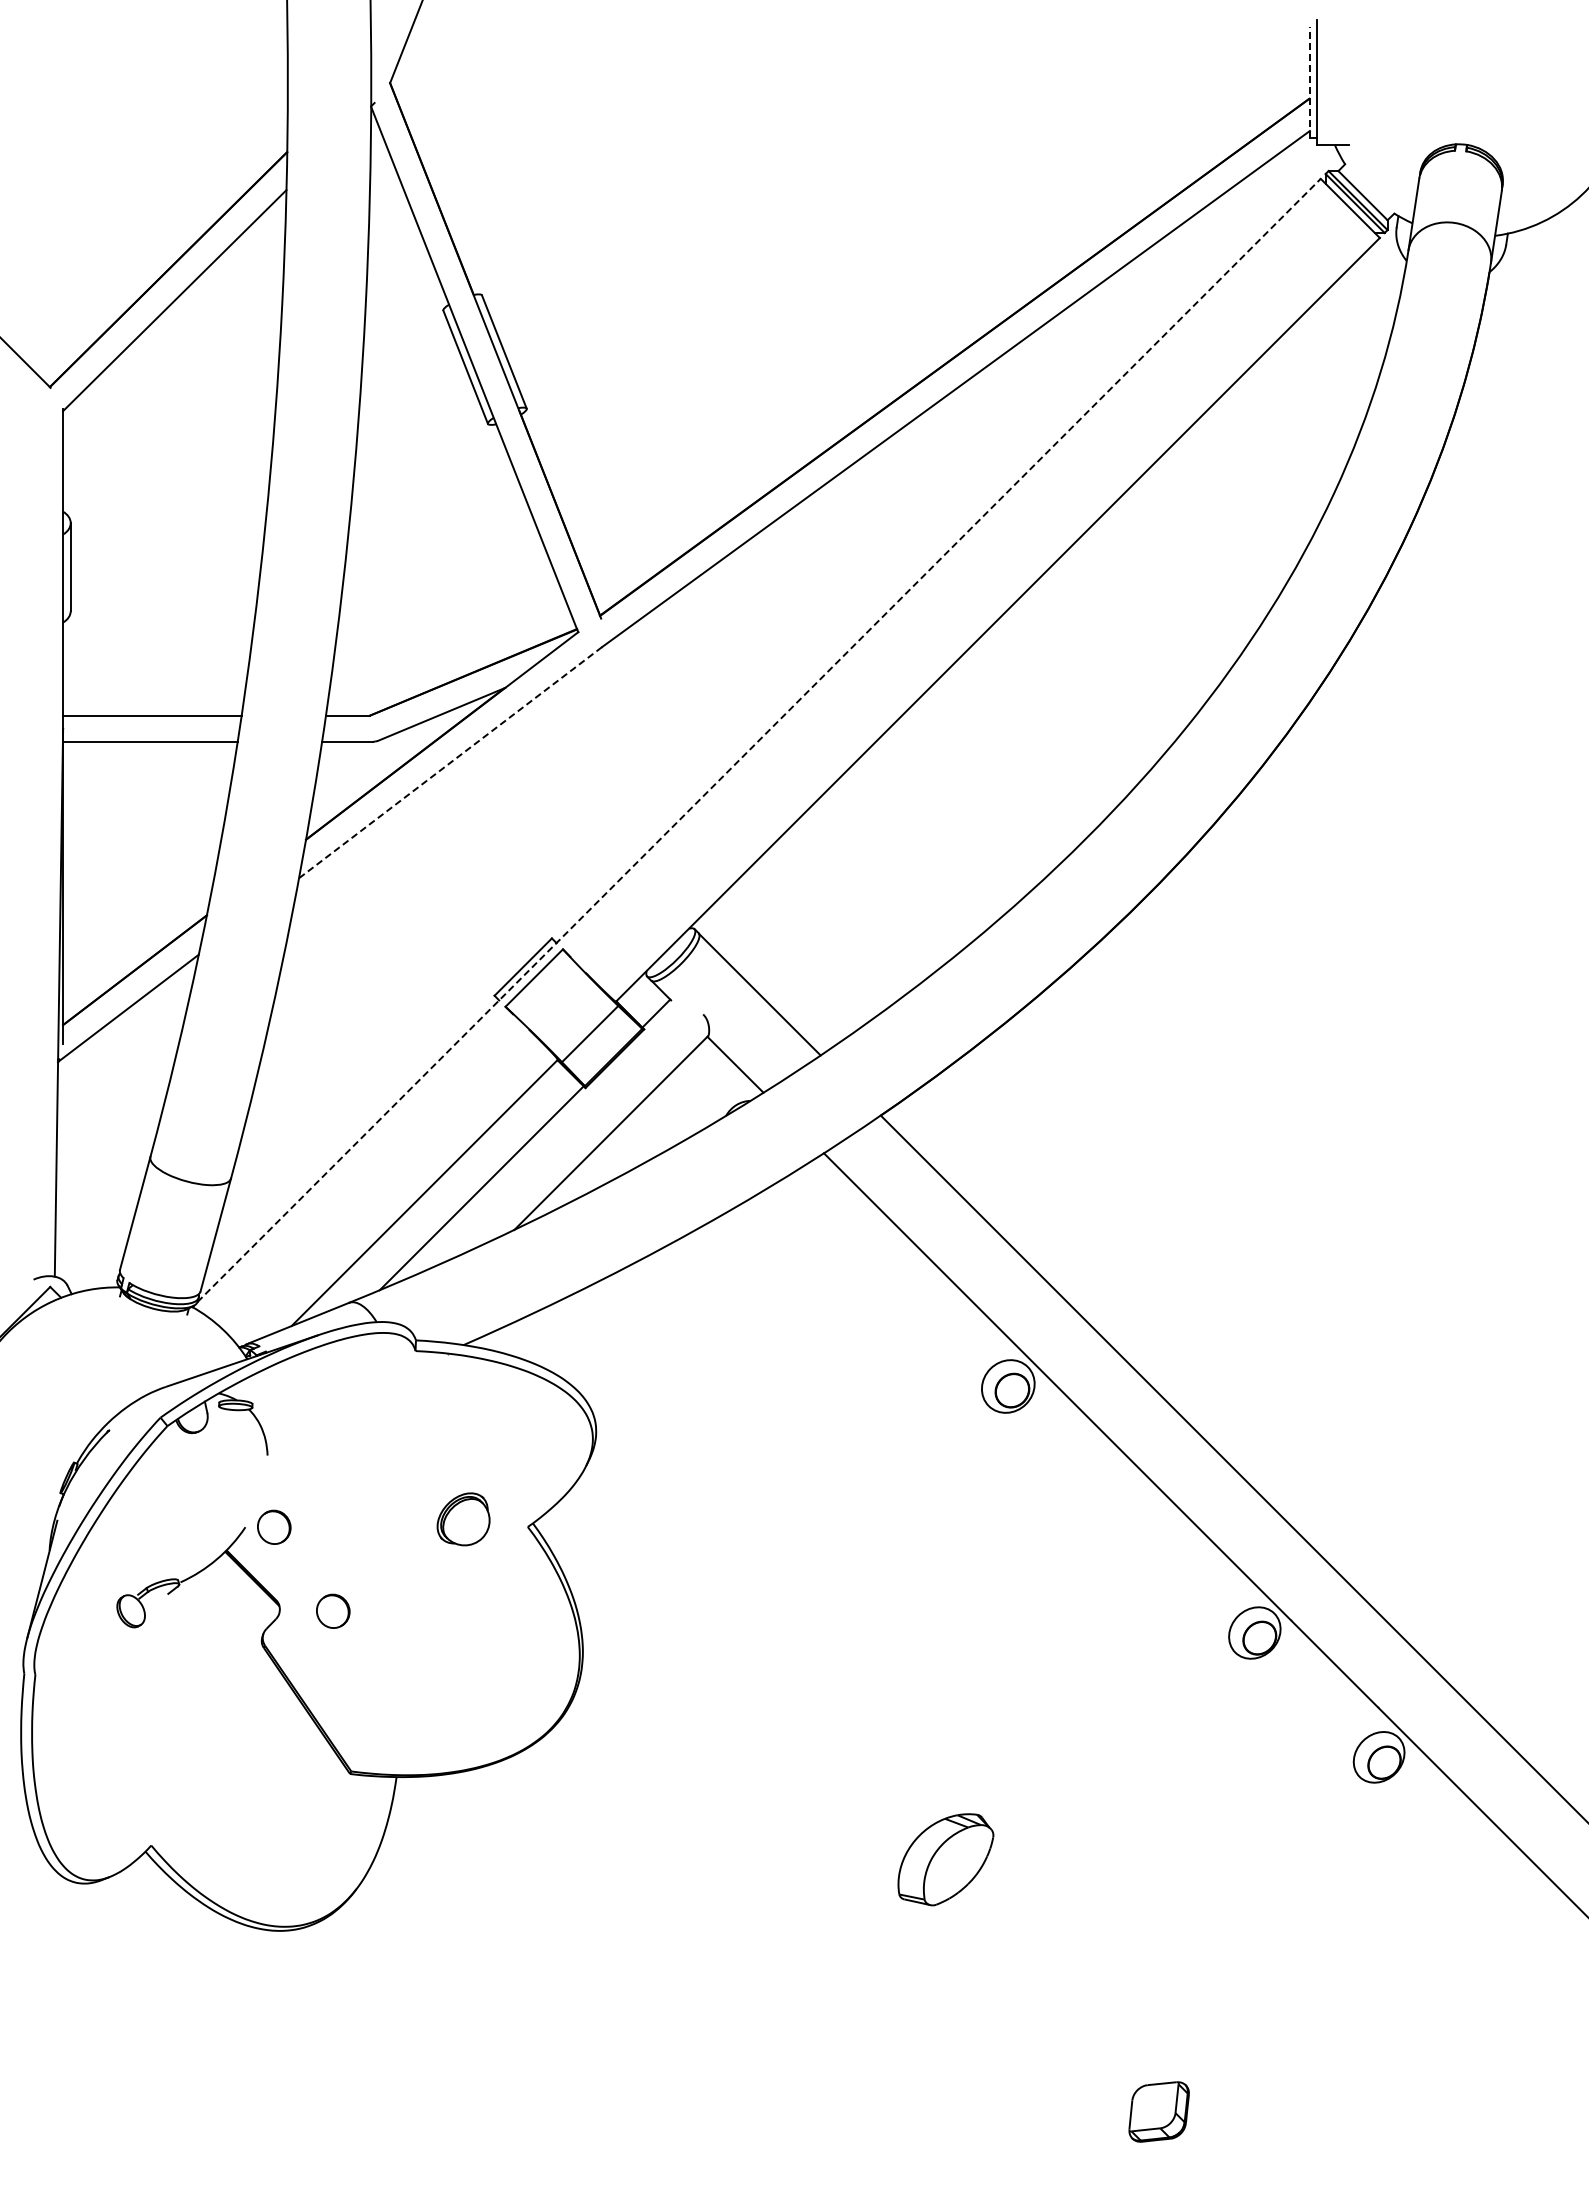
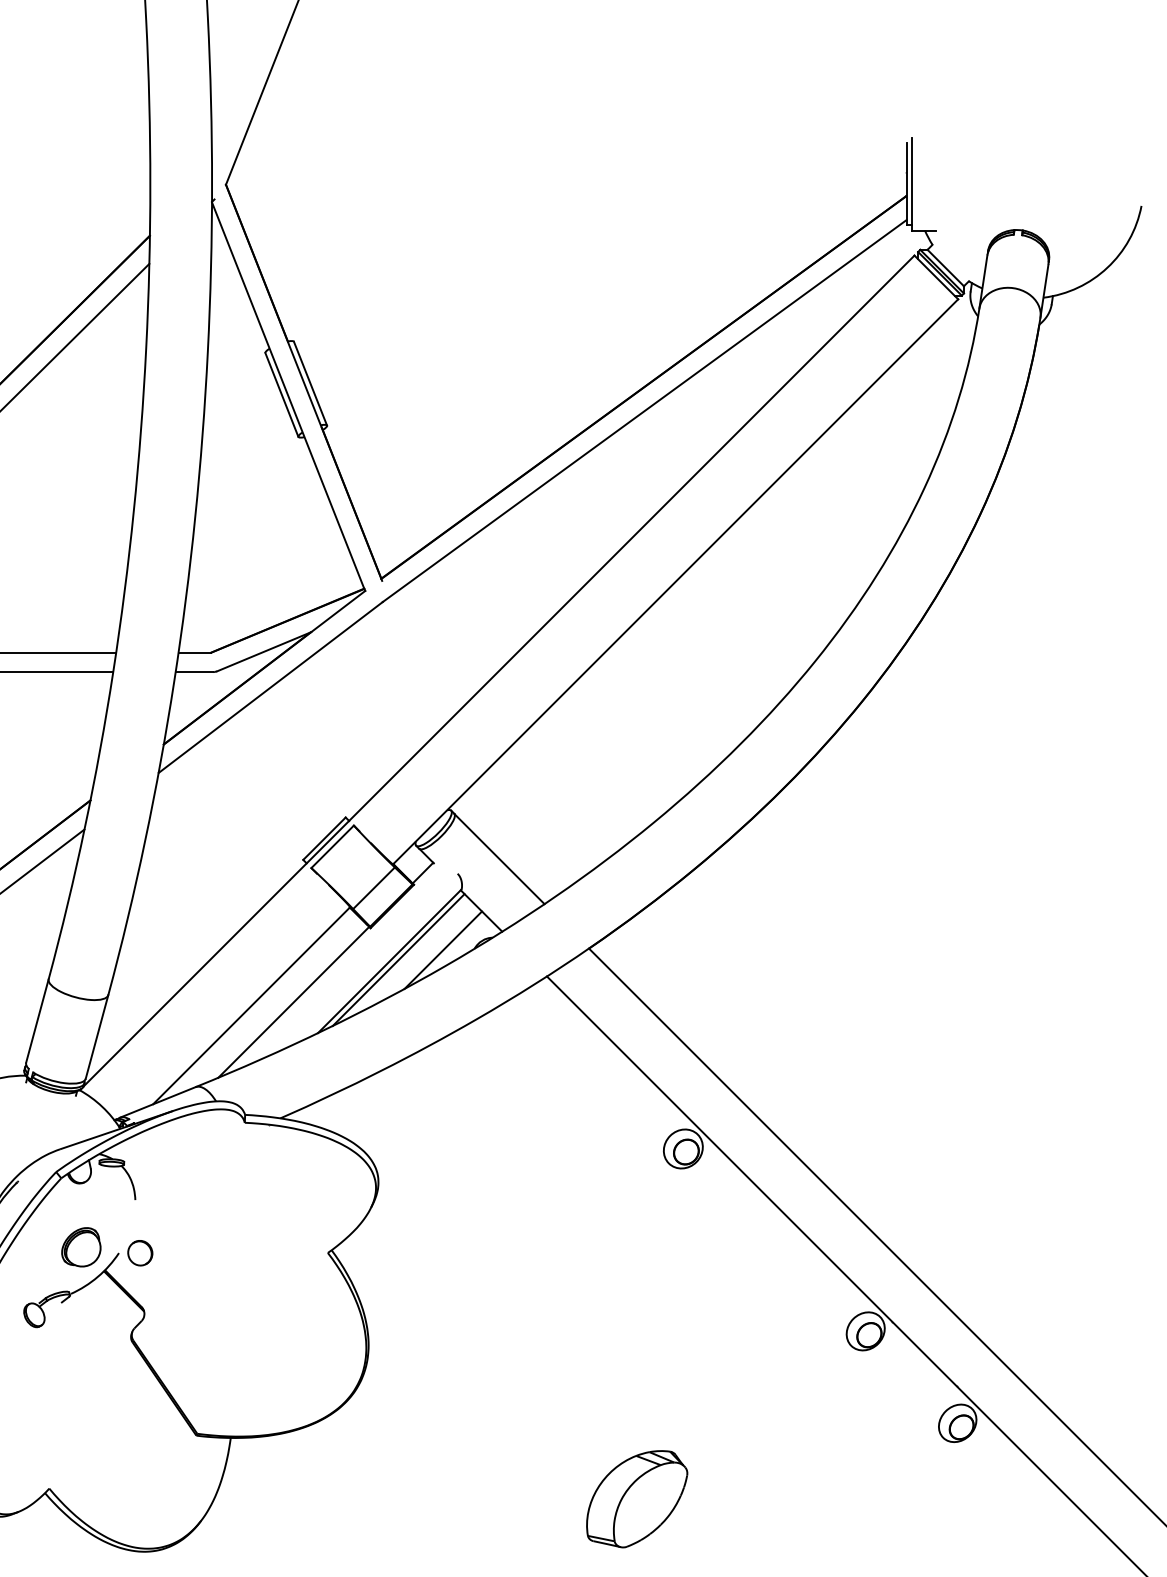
line: (1309, 82) -> (906, 184), dashed -> solid
line: (759, 740) -> (499, 671), dashed -> solid
line: (450, 762) -> (270, 687), dashed -> solid
line: (683, 1117) -> (443, 949), added
line: (623, 1130) -> (398, 959), added
part: (463, 1519) -> (81, 1247), moved
part: (333, 1610) -> (184, 1314), removed
part: (945, 1859) -> (636, 1498), size x1.43

